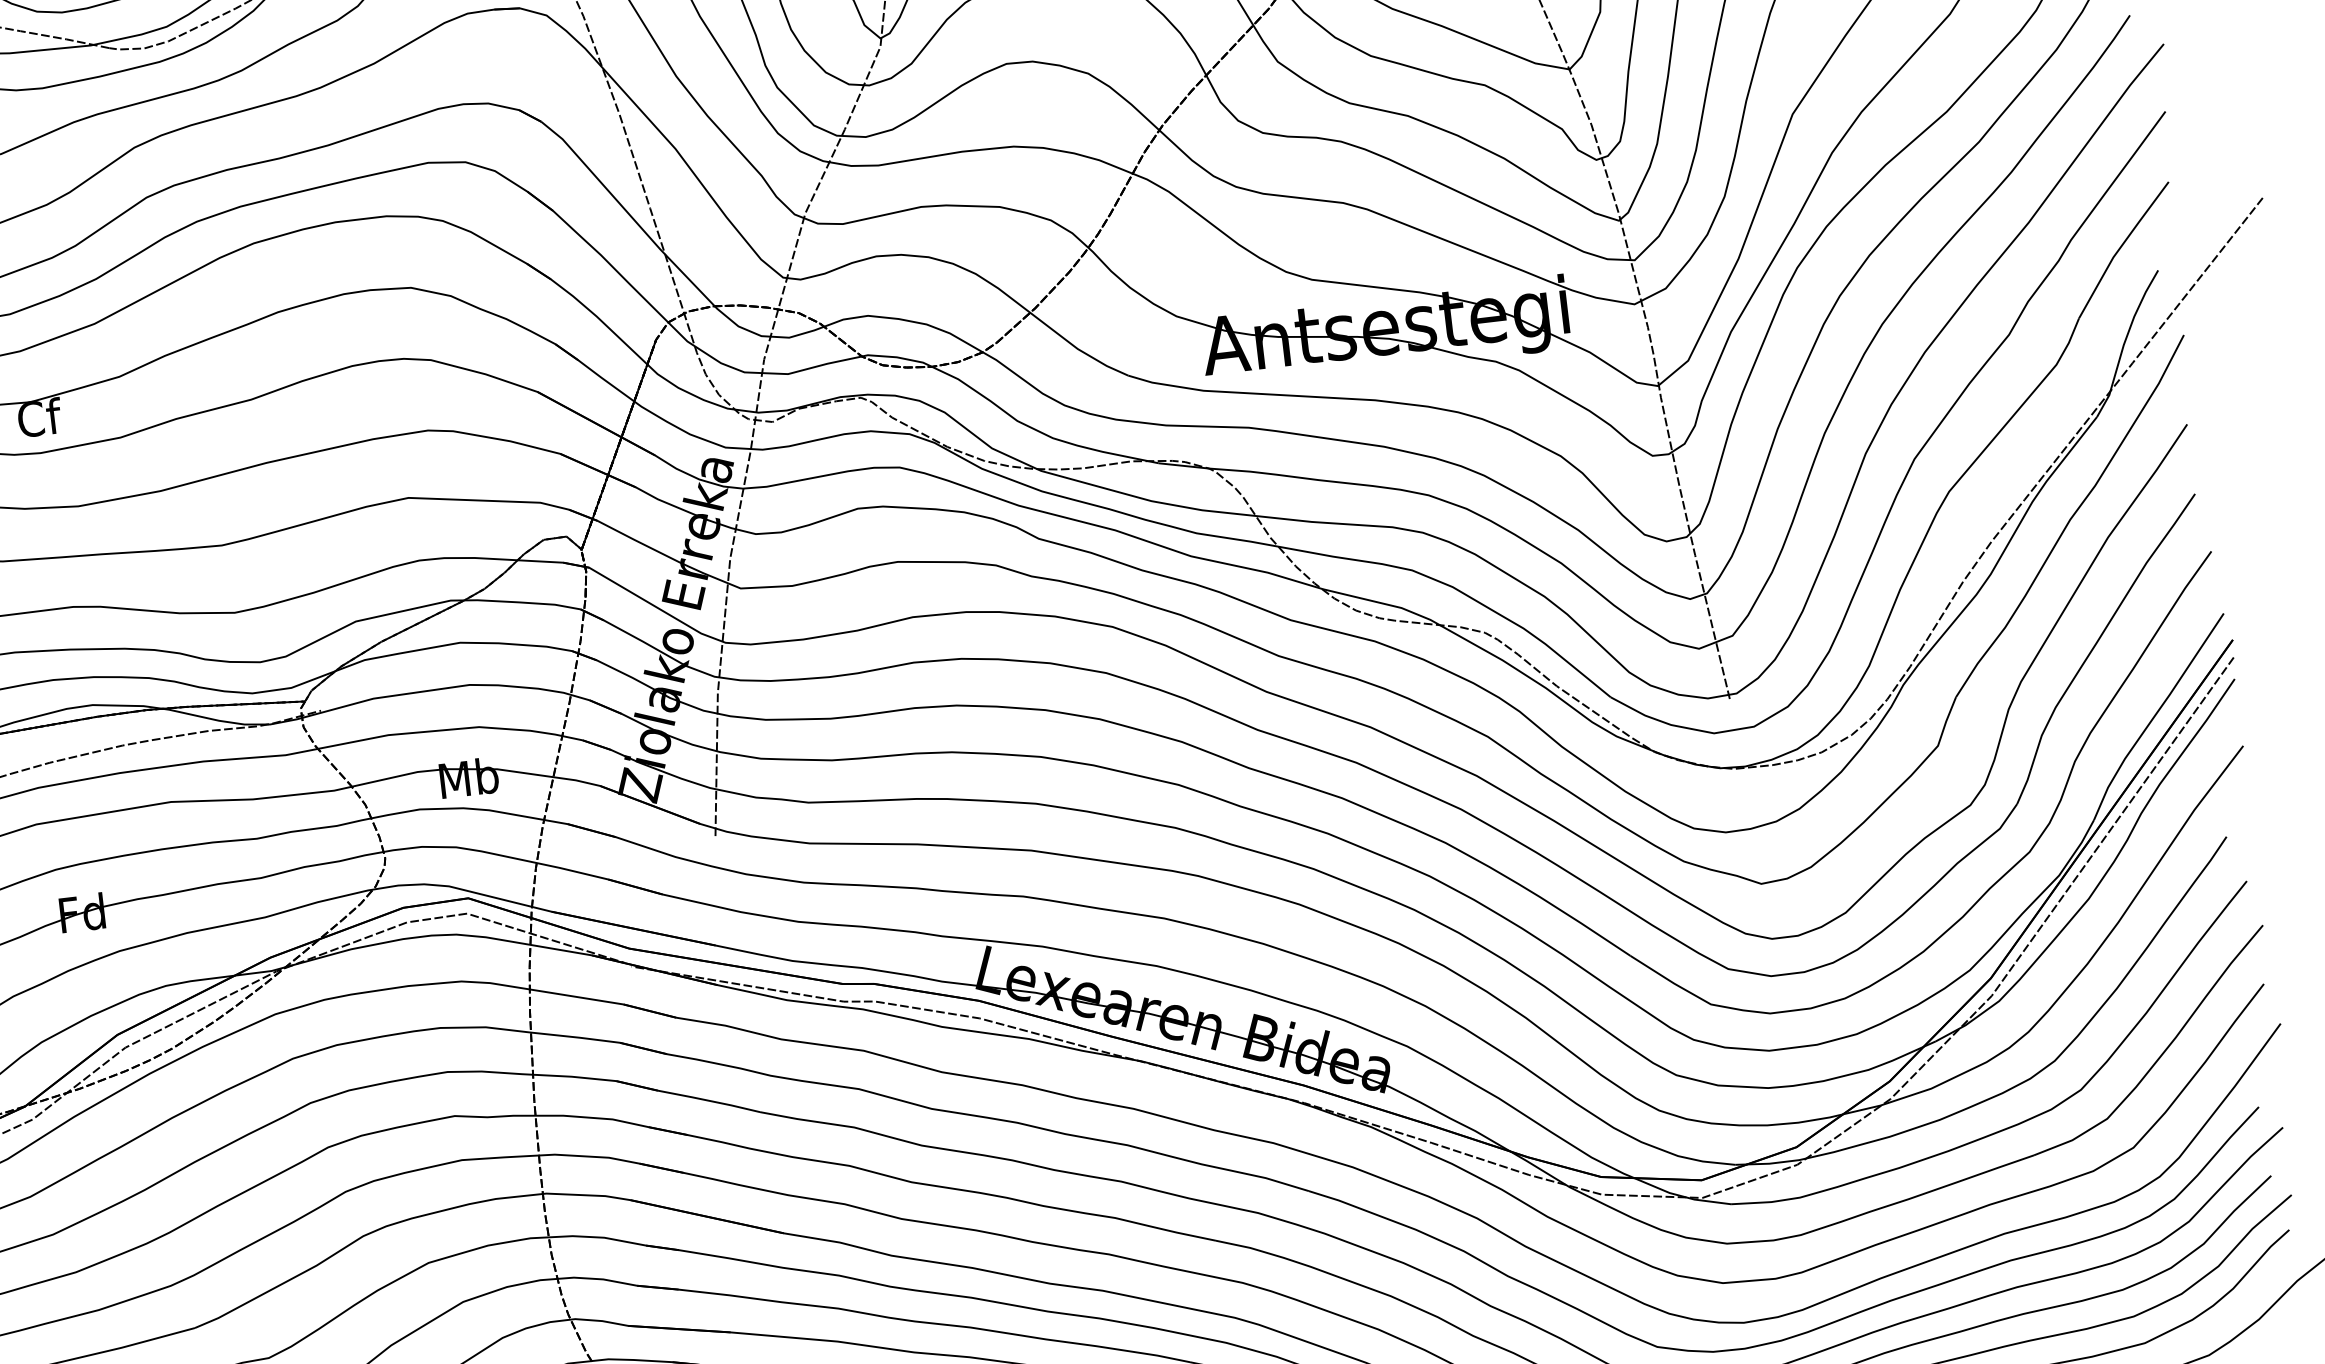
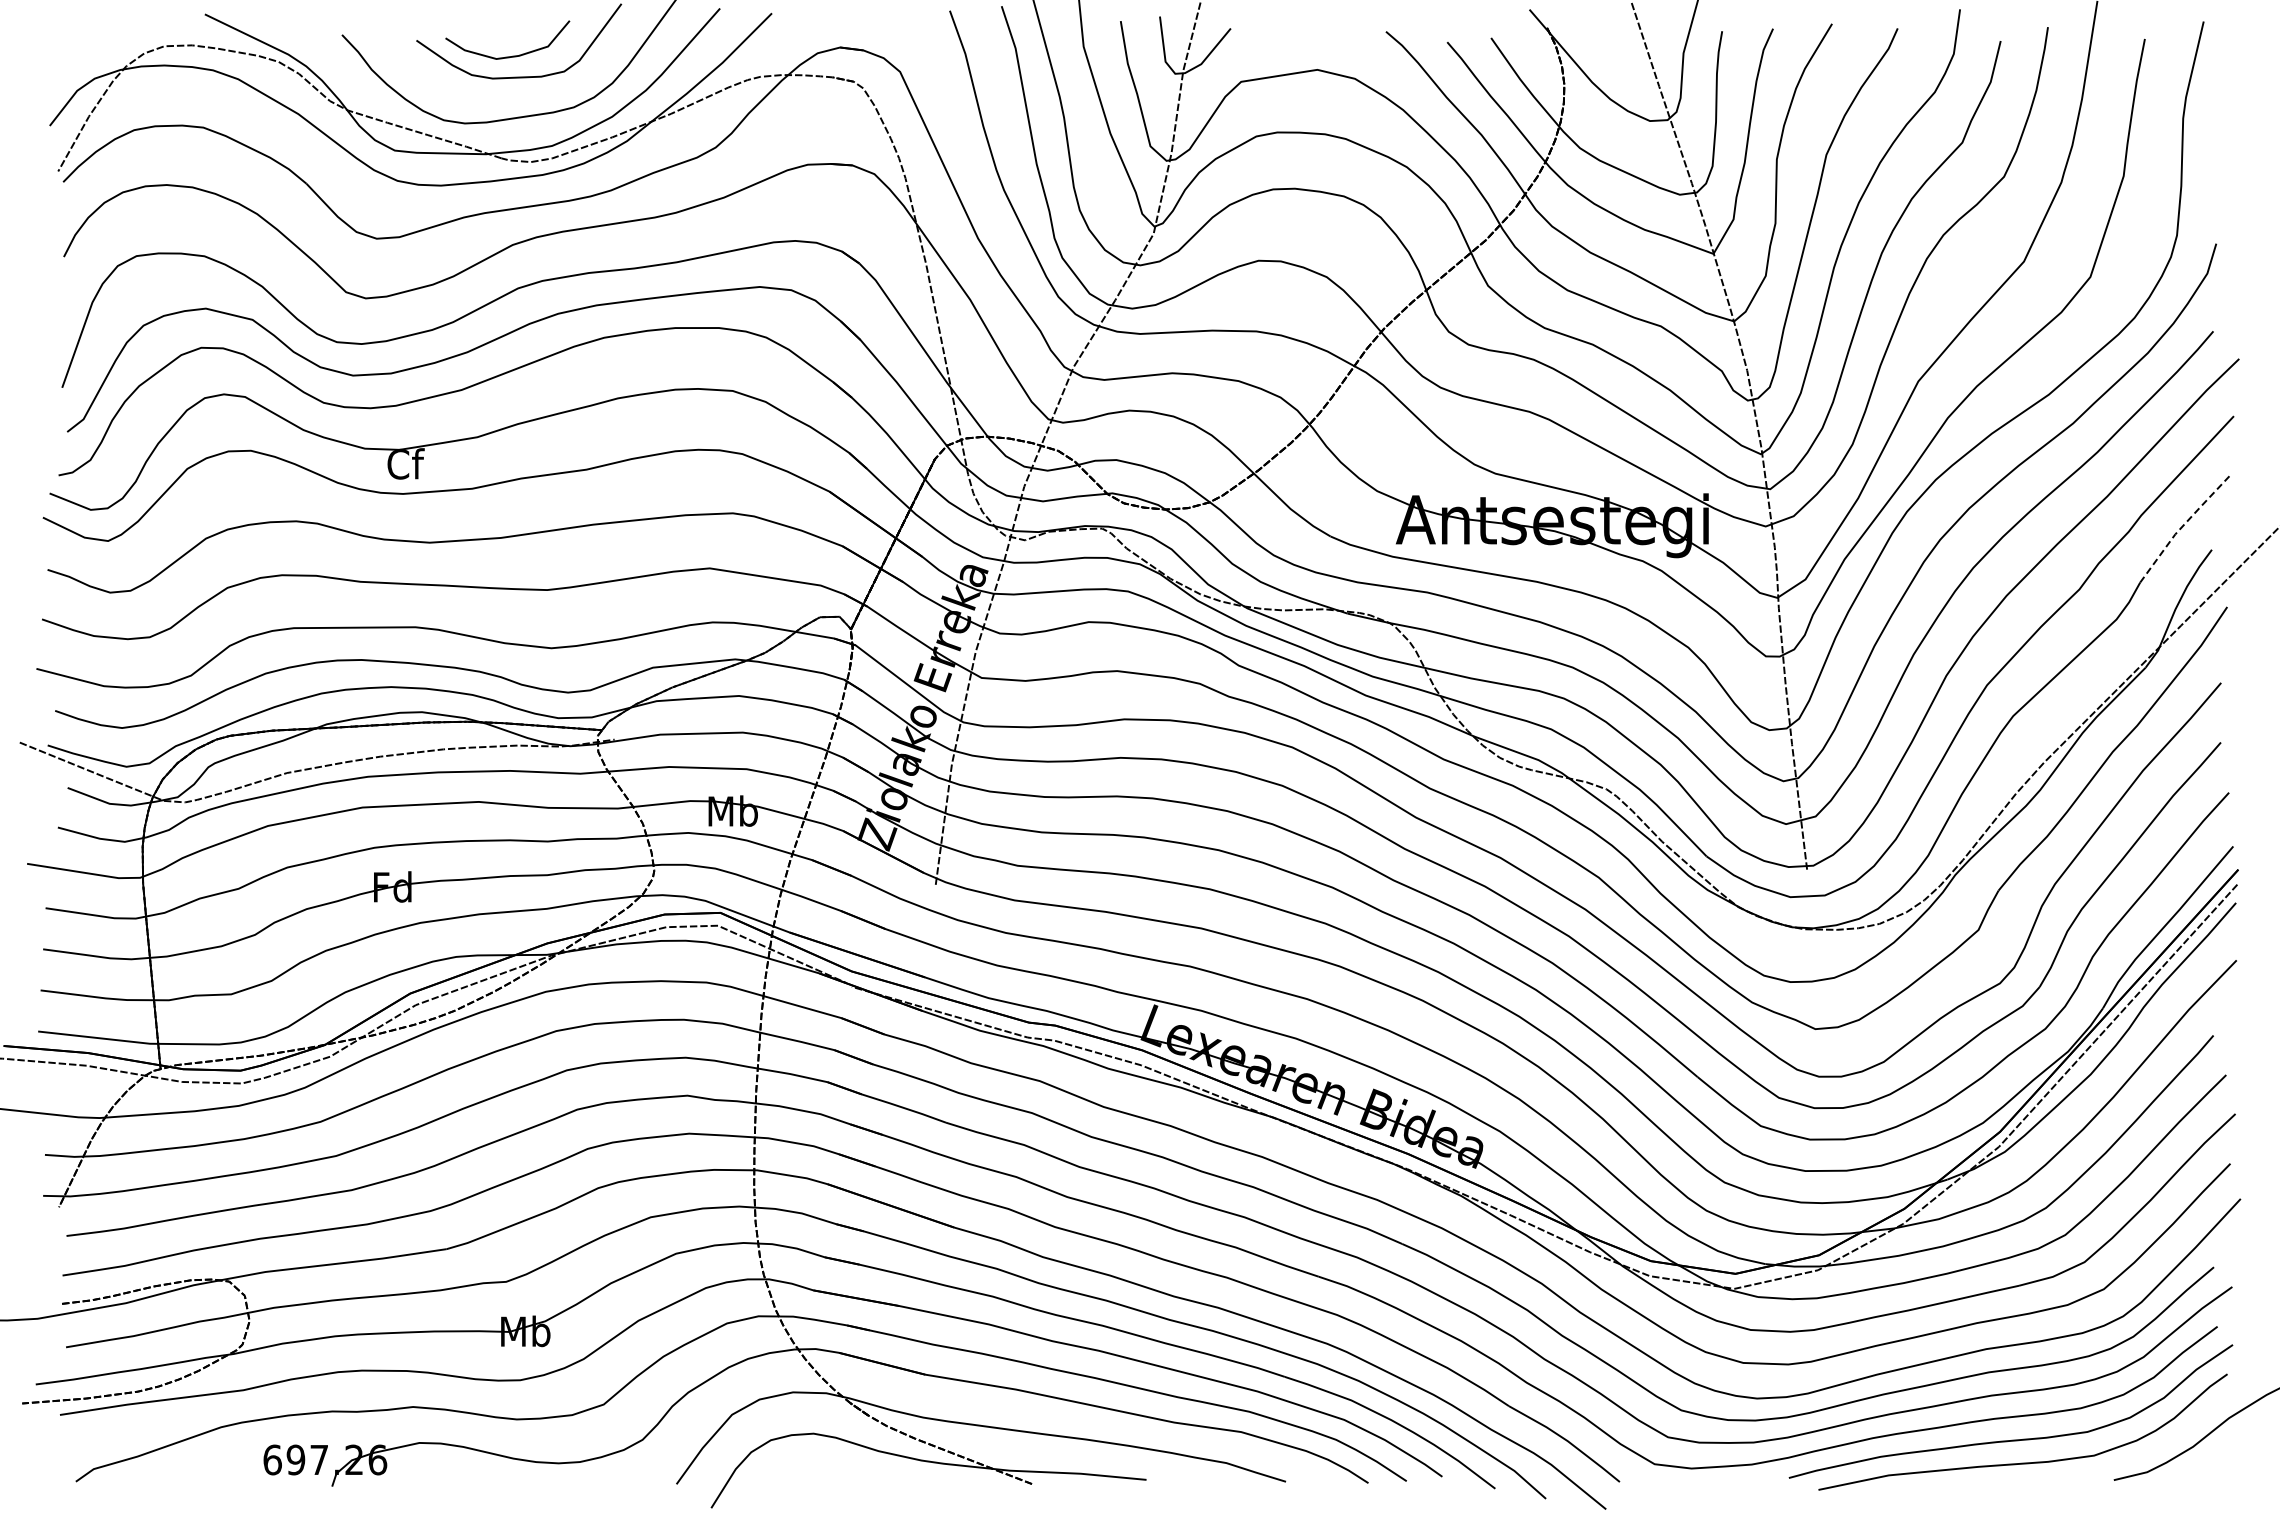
line: (2120, 247) -> (2182, 526), solid -> dashed

